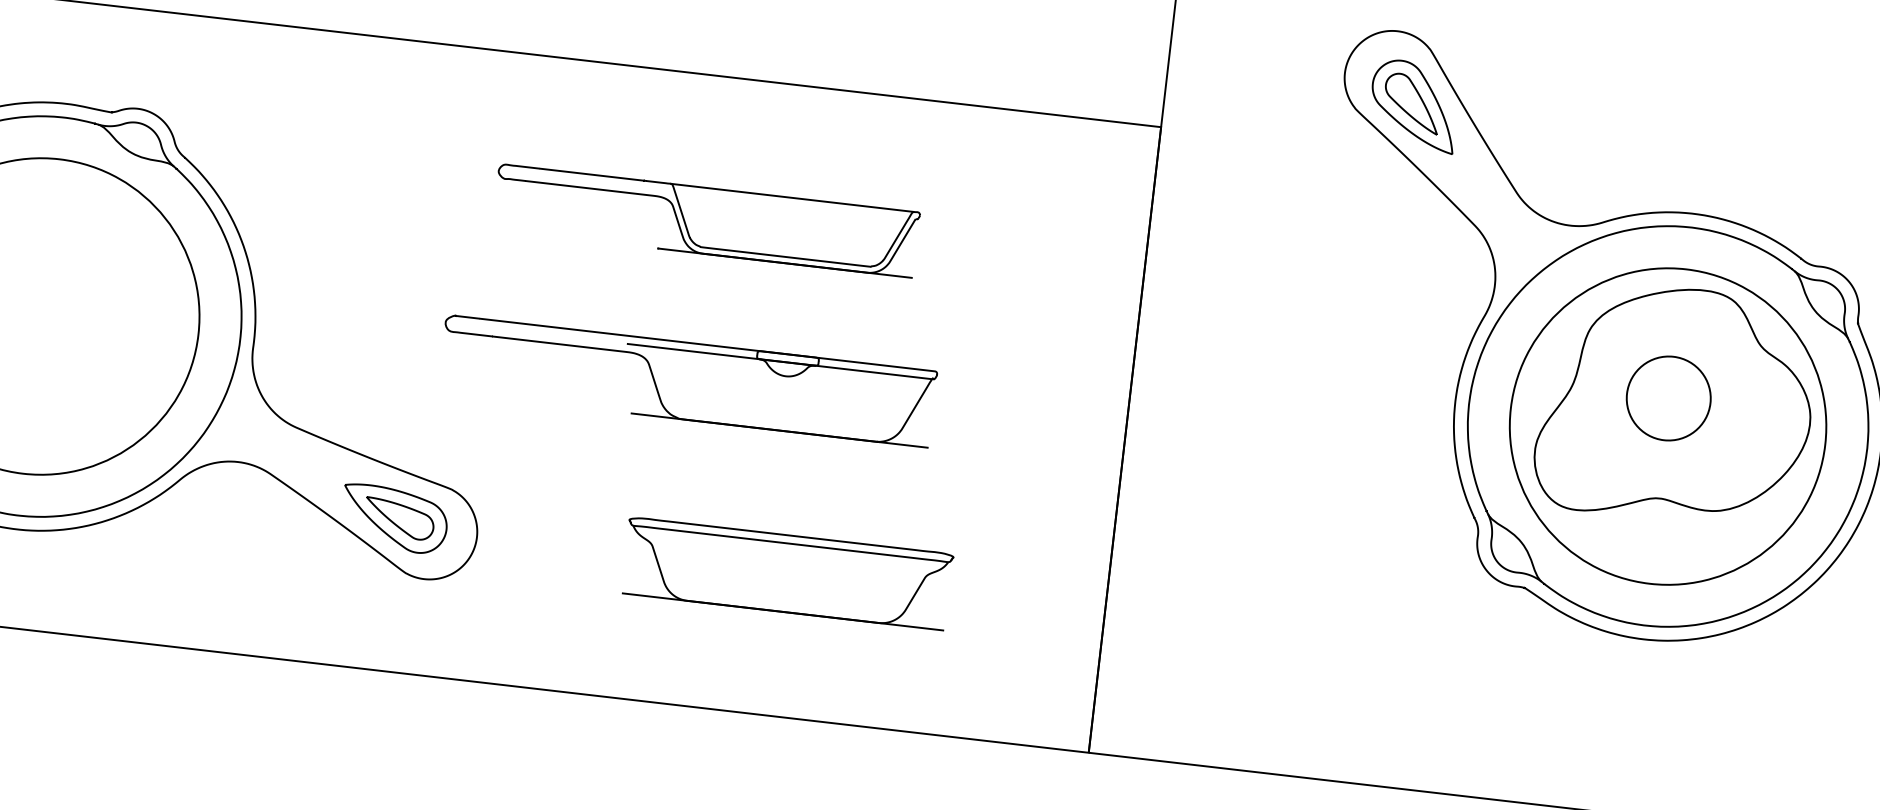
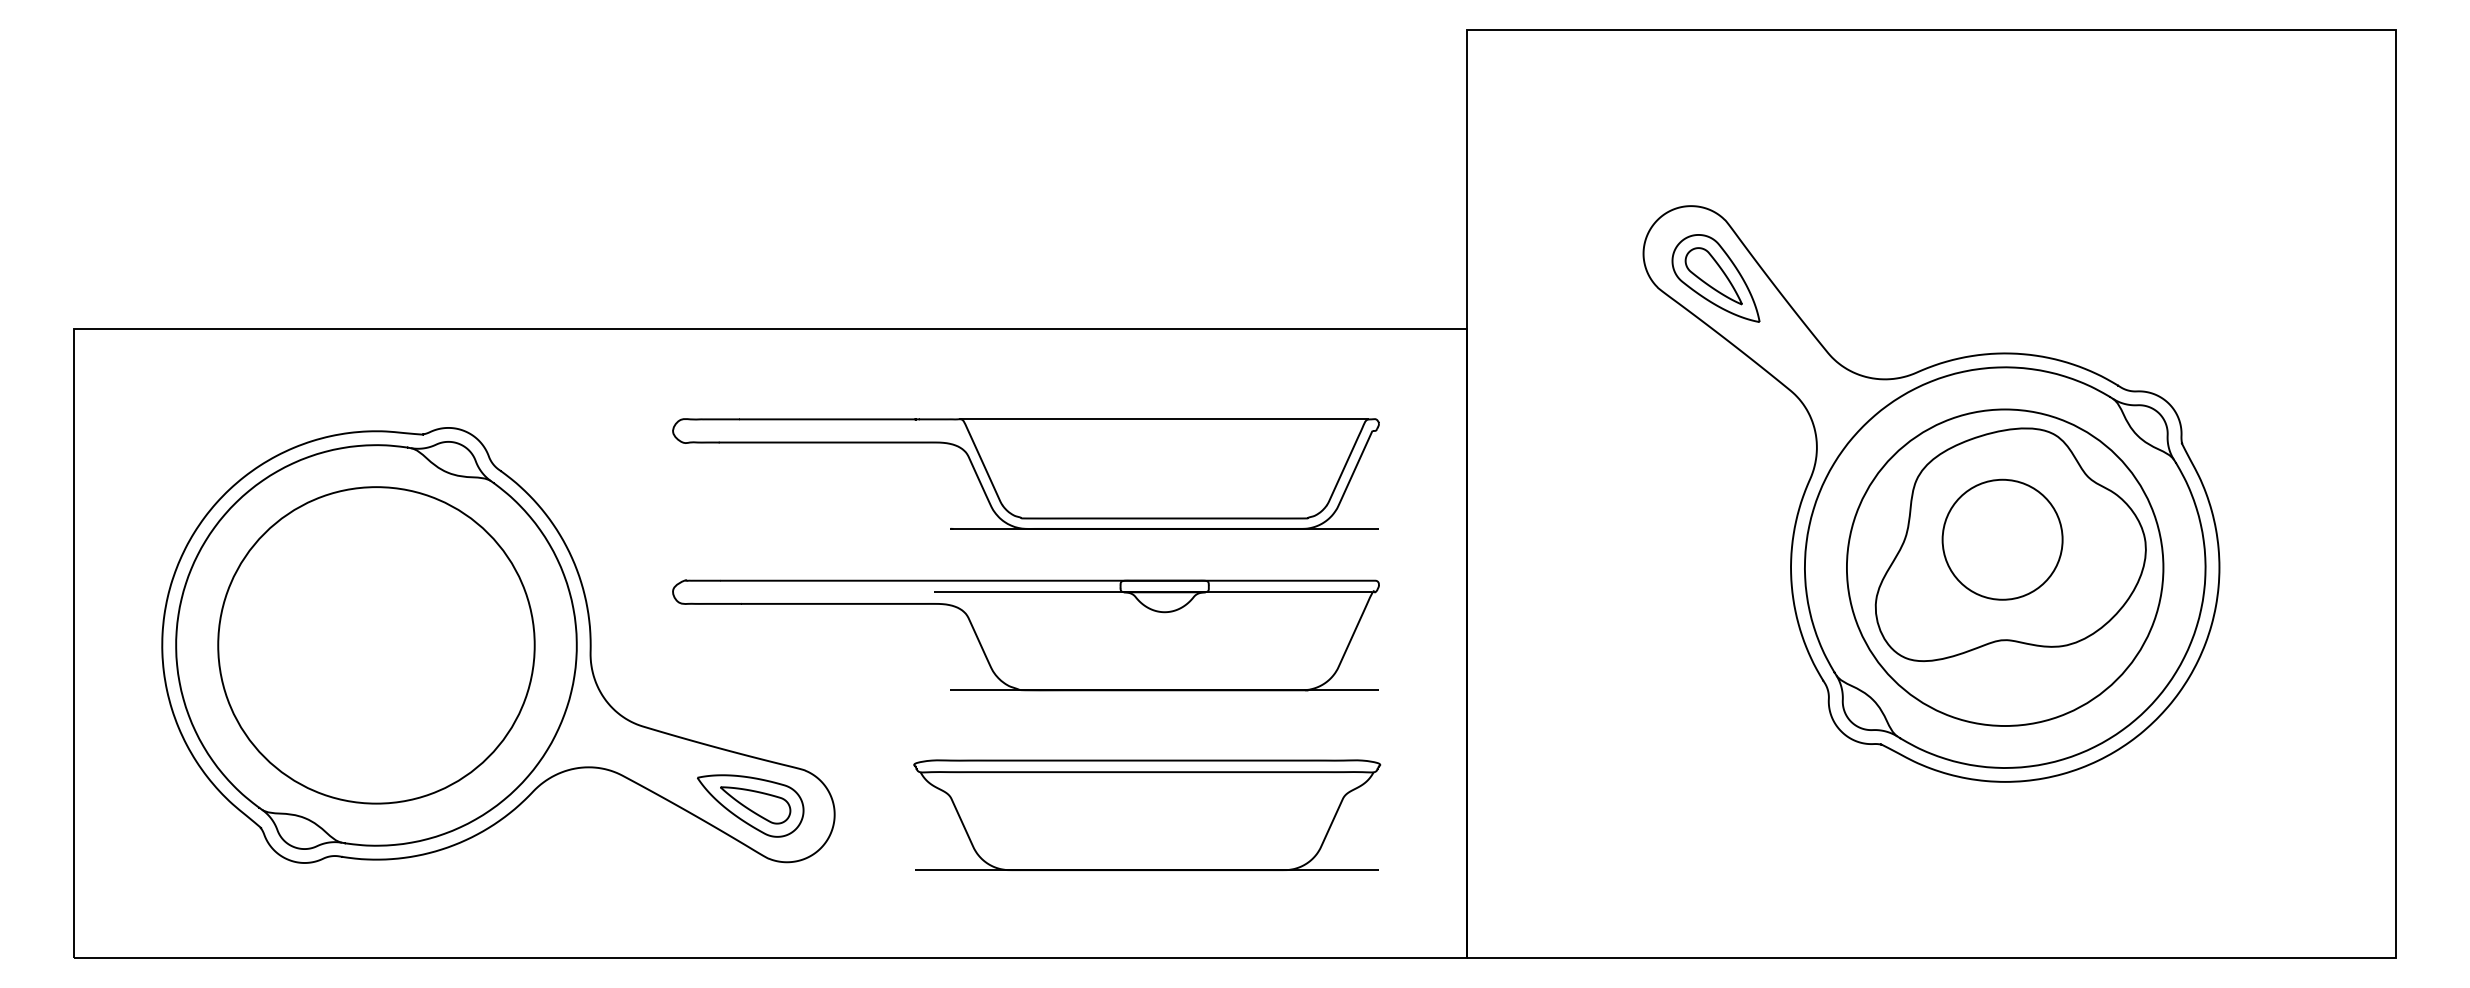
part: (705, 220) -> (1025, 473), size x1.67
part: (687, 381) -> (1025, 635), size x1.43
circle: (1668, 398) -> (2002, 539), size x1.43
part: (787, 573) -> (1147, 814), size x1.43

